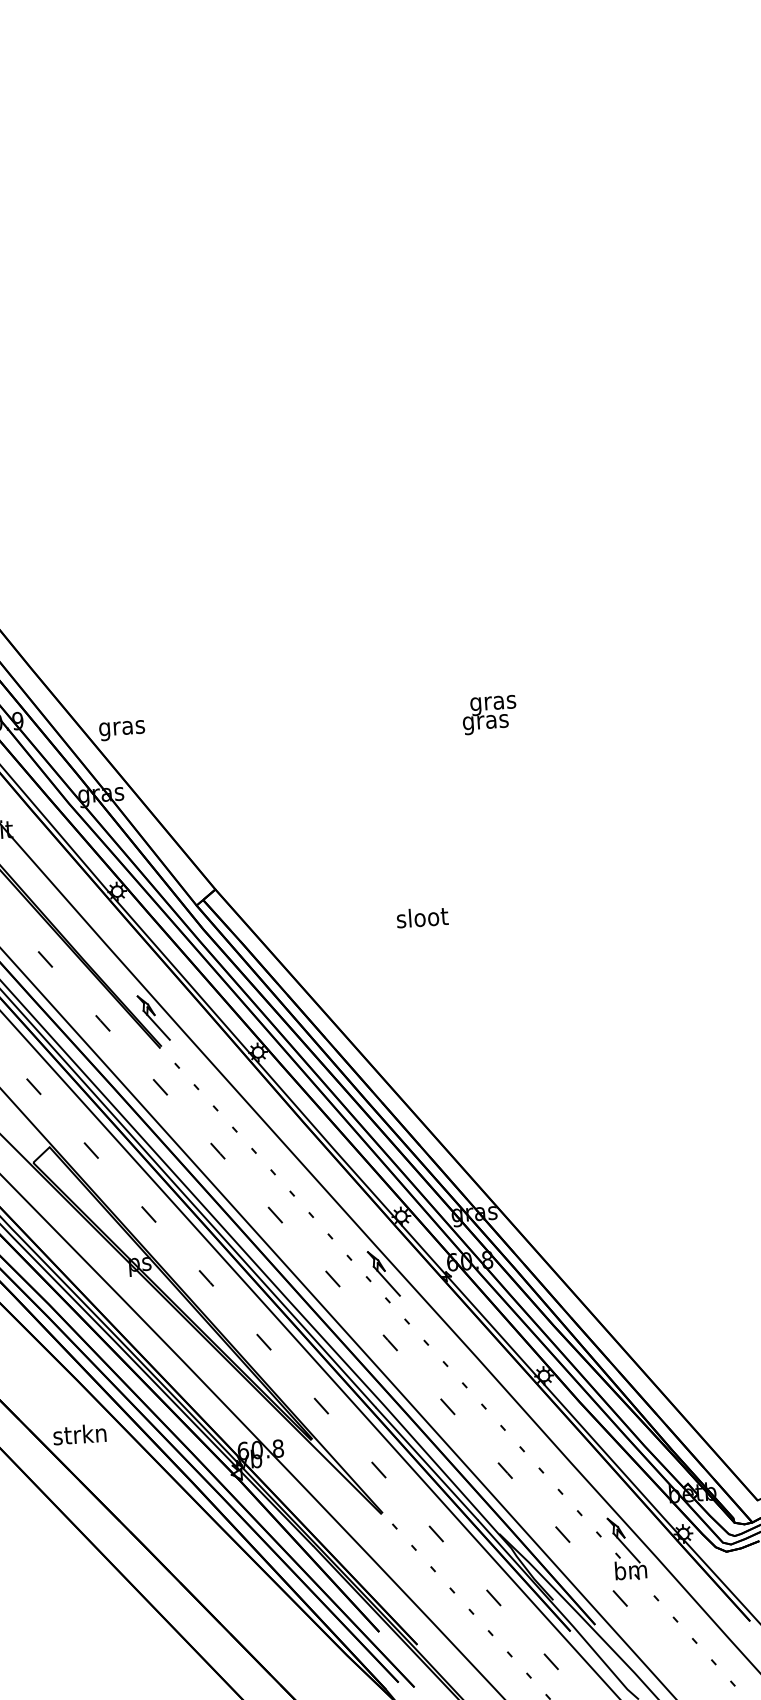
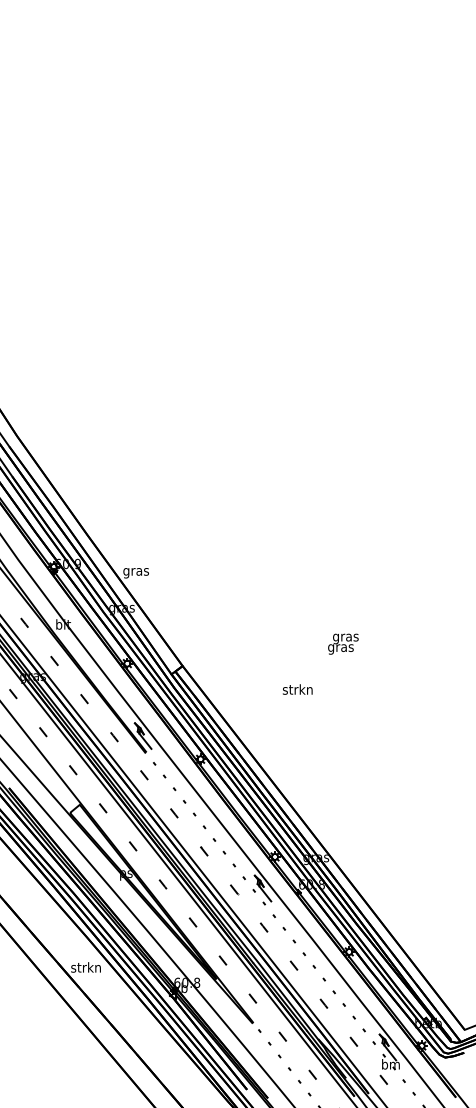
text: (489, 713) -> (343, 643), moved
text: (421, 917) -> (297, 689), sloot -> strkn

